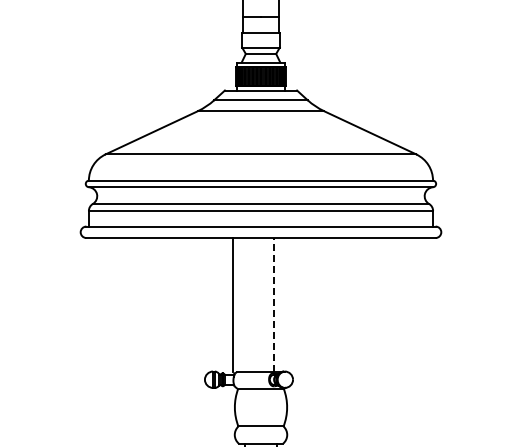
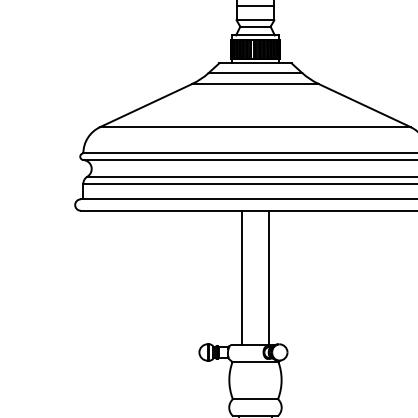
line: (232, 305) -> (241, 278), moved
line: (274, 305) -> (268, 278), dashed -> solid

